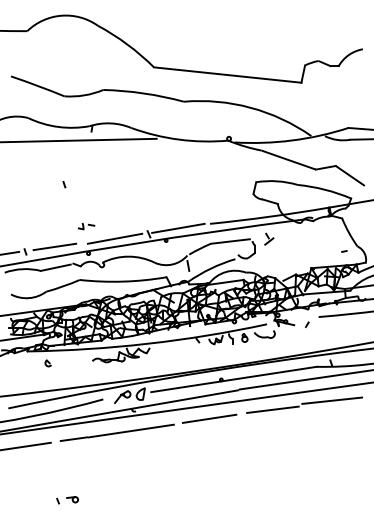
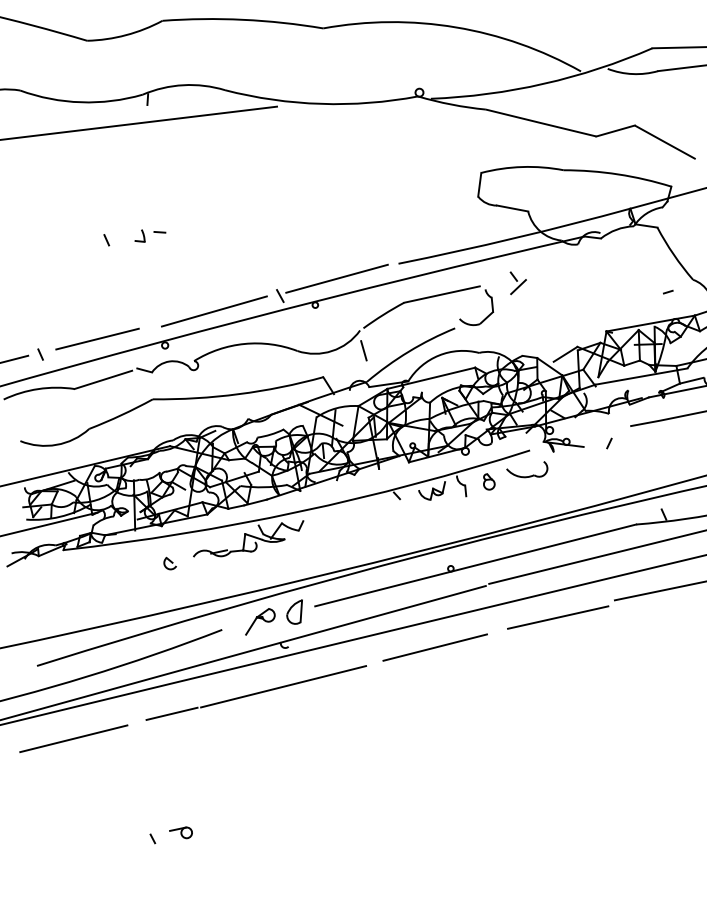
line: (64, 184) -> (106, 239), moved
part: (86, 226) -> (150, 235), moved
part: (47, 363) -> (168, 563), moved

